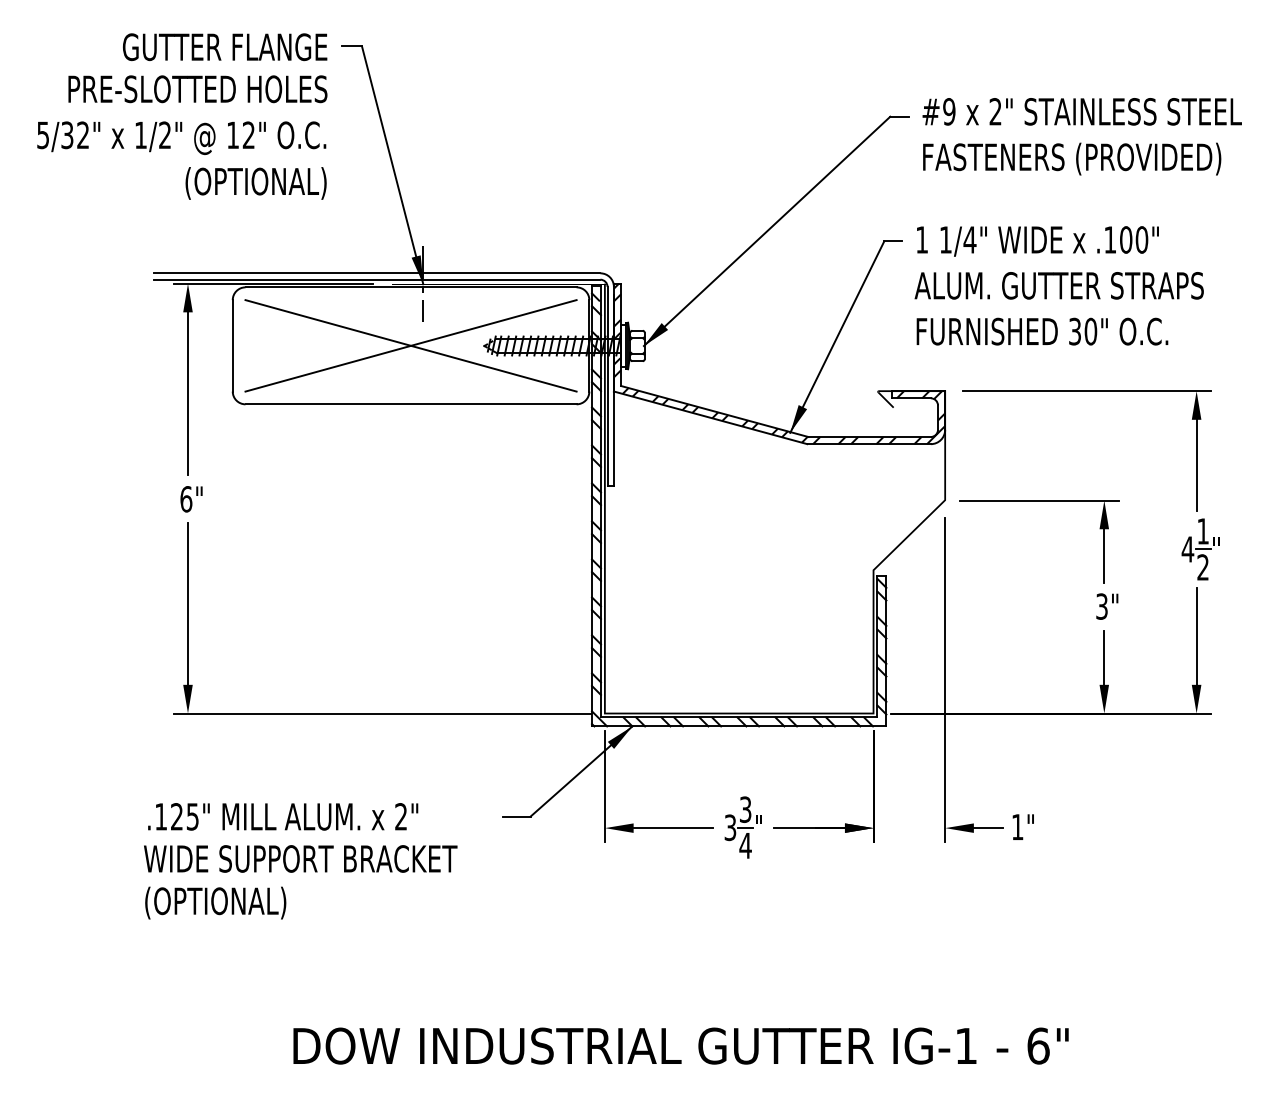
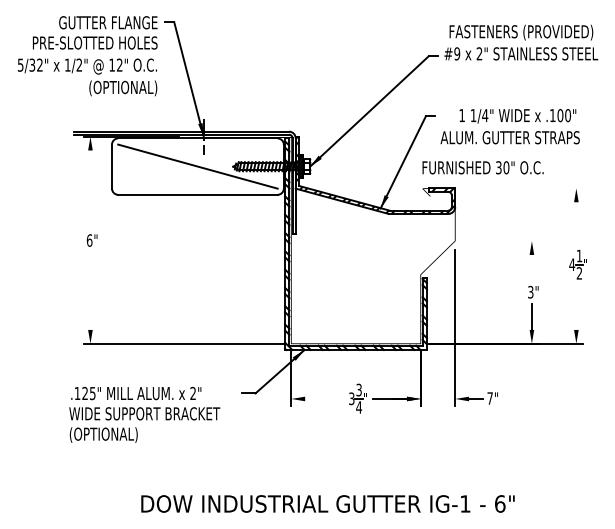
text: (1072, 158) -> (521, 32), moved
text: (1037, 241) -> (517, 116), moved
text: (1041, 331) -> (482, 167), moved
line: (410, 345) -> (197, 166), removed
line: (1086, 391) -> (523, 188), removed
line: (188, 393) -> (90, 189), removed
line: (1196, 465) -> (576, 224), removed
line: (1039, 501) -> (500, 241), removed
line: (1103, 555) -> (531, 267), removed
line: (188, 602) -> (90, 290), removed
line: (1196, 636) -> (576, 306), removed
line: (673, 827) -> (324, 398), removed
text: (1016, 827) -> (489, 398), 1" -> 7"

